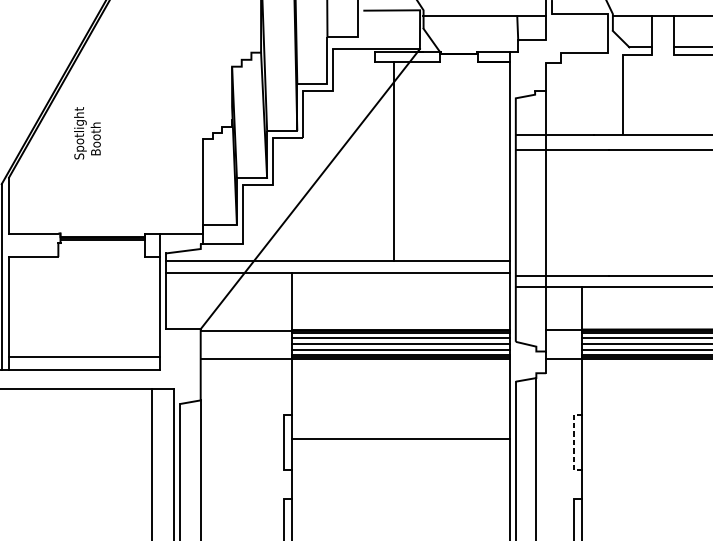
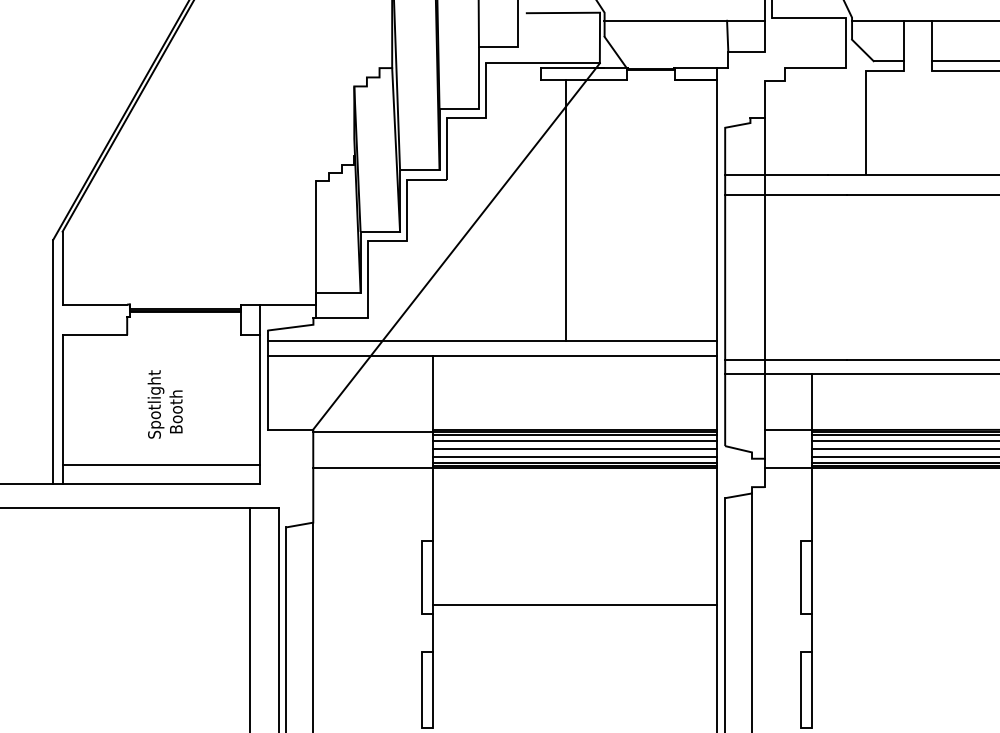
text: (86, 133) -> (164, 404), moved
line: (401, 439) -> (575, 605), moved
line: (573, 442) -> (800, 577), dashed -> solid

